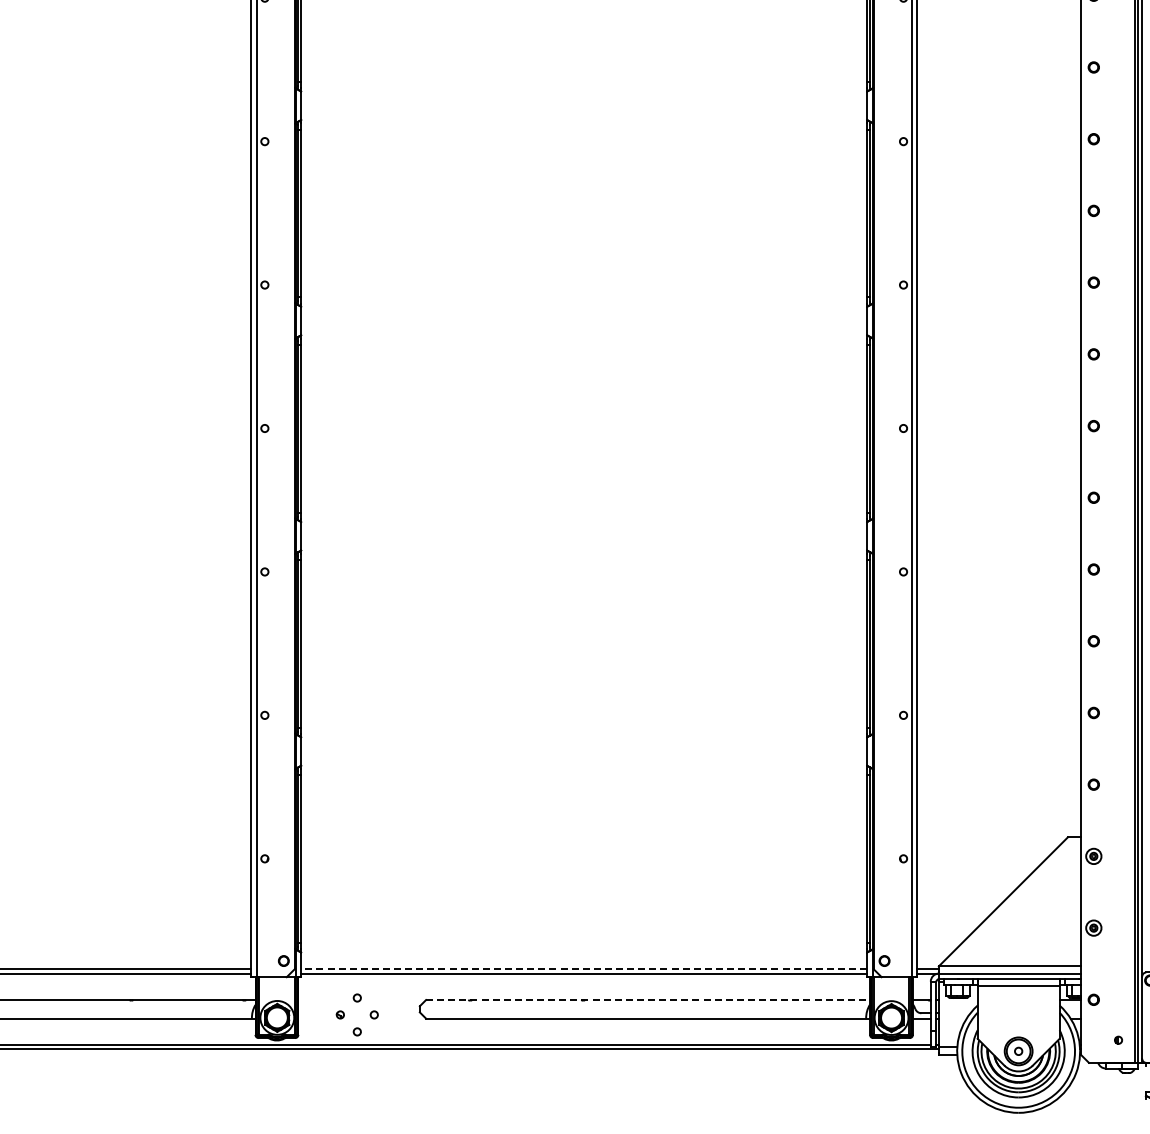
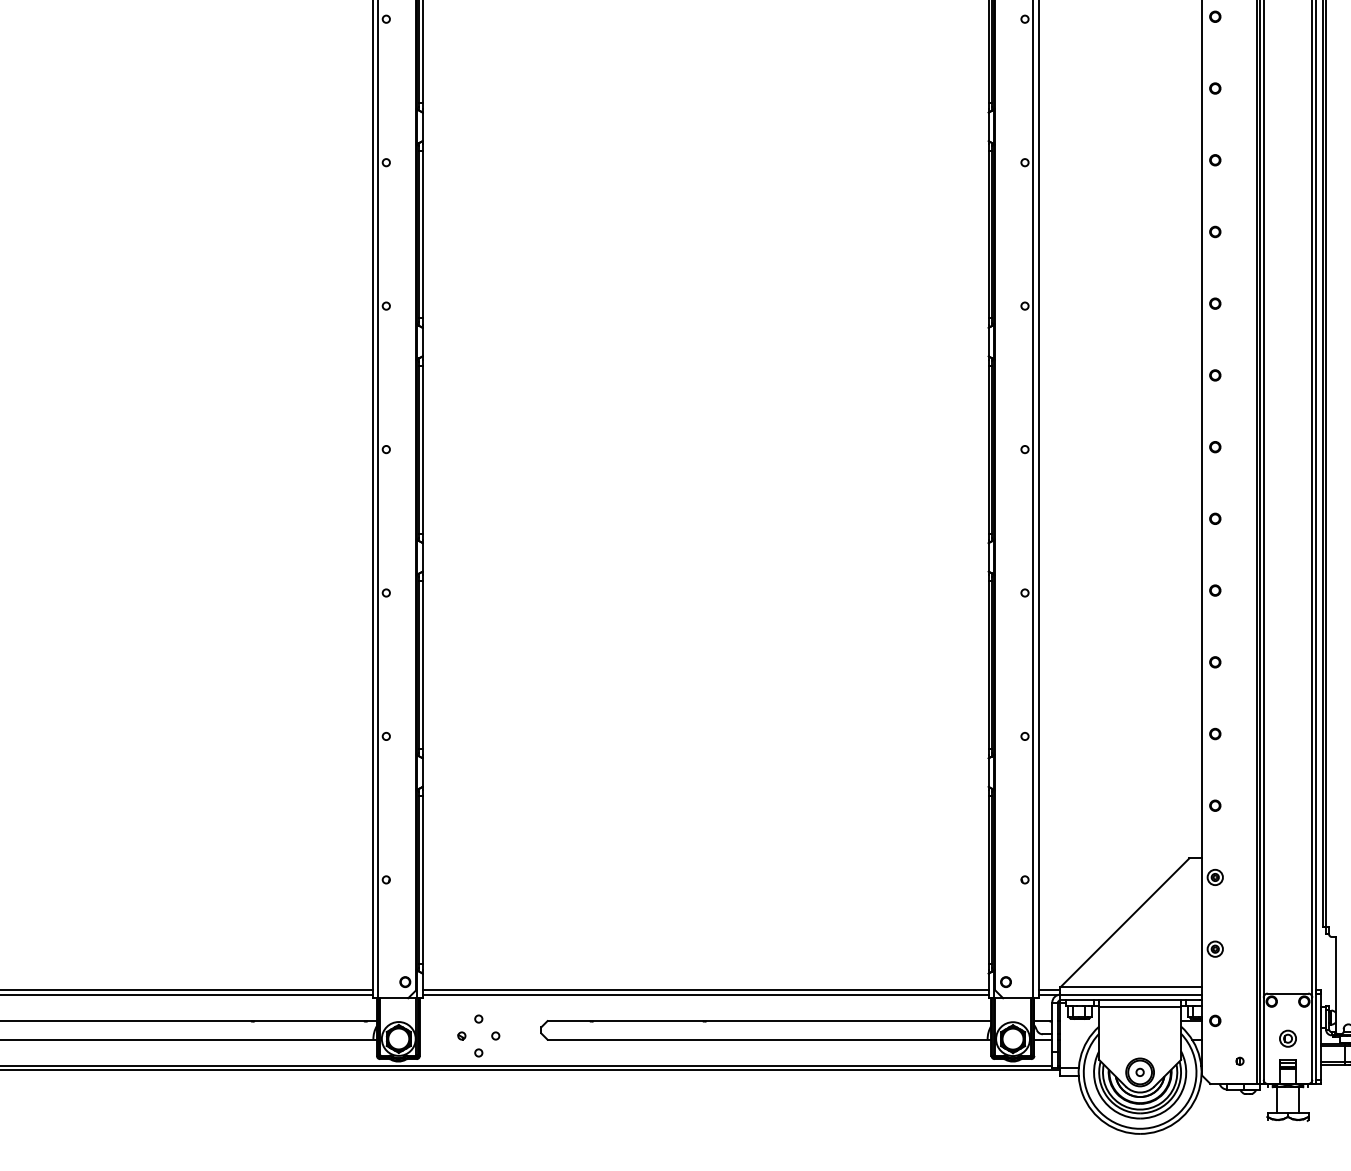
line: (584, 969) -> (705, 990), dashed -> solid
line: (648, 1000) -> (769, 1021), dashed -> solid

